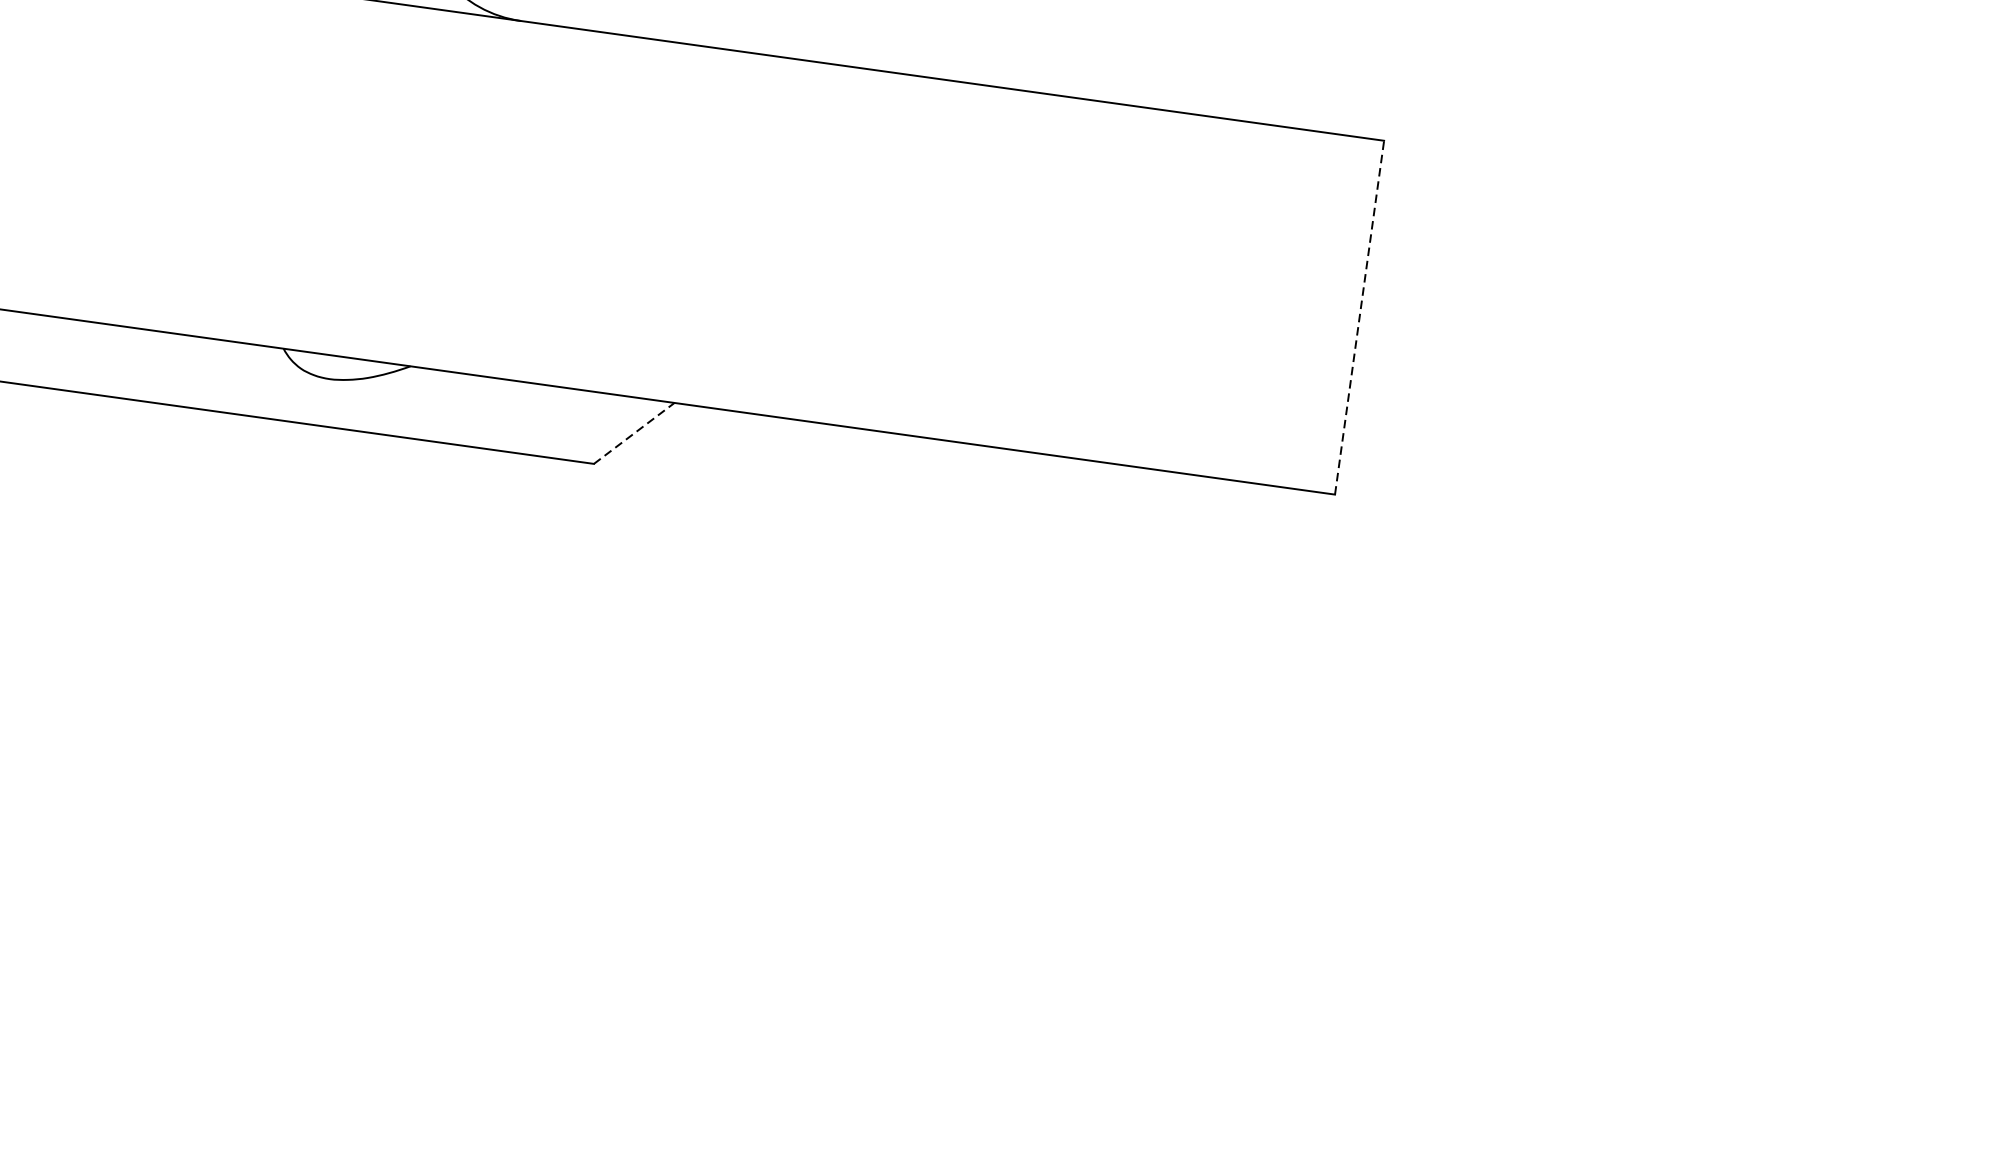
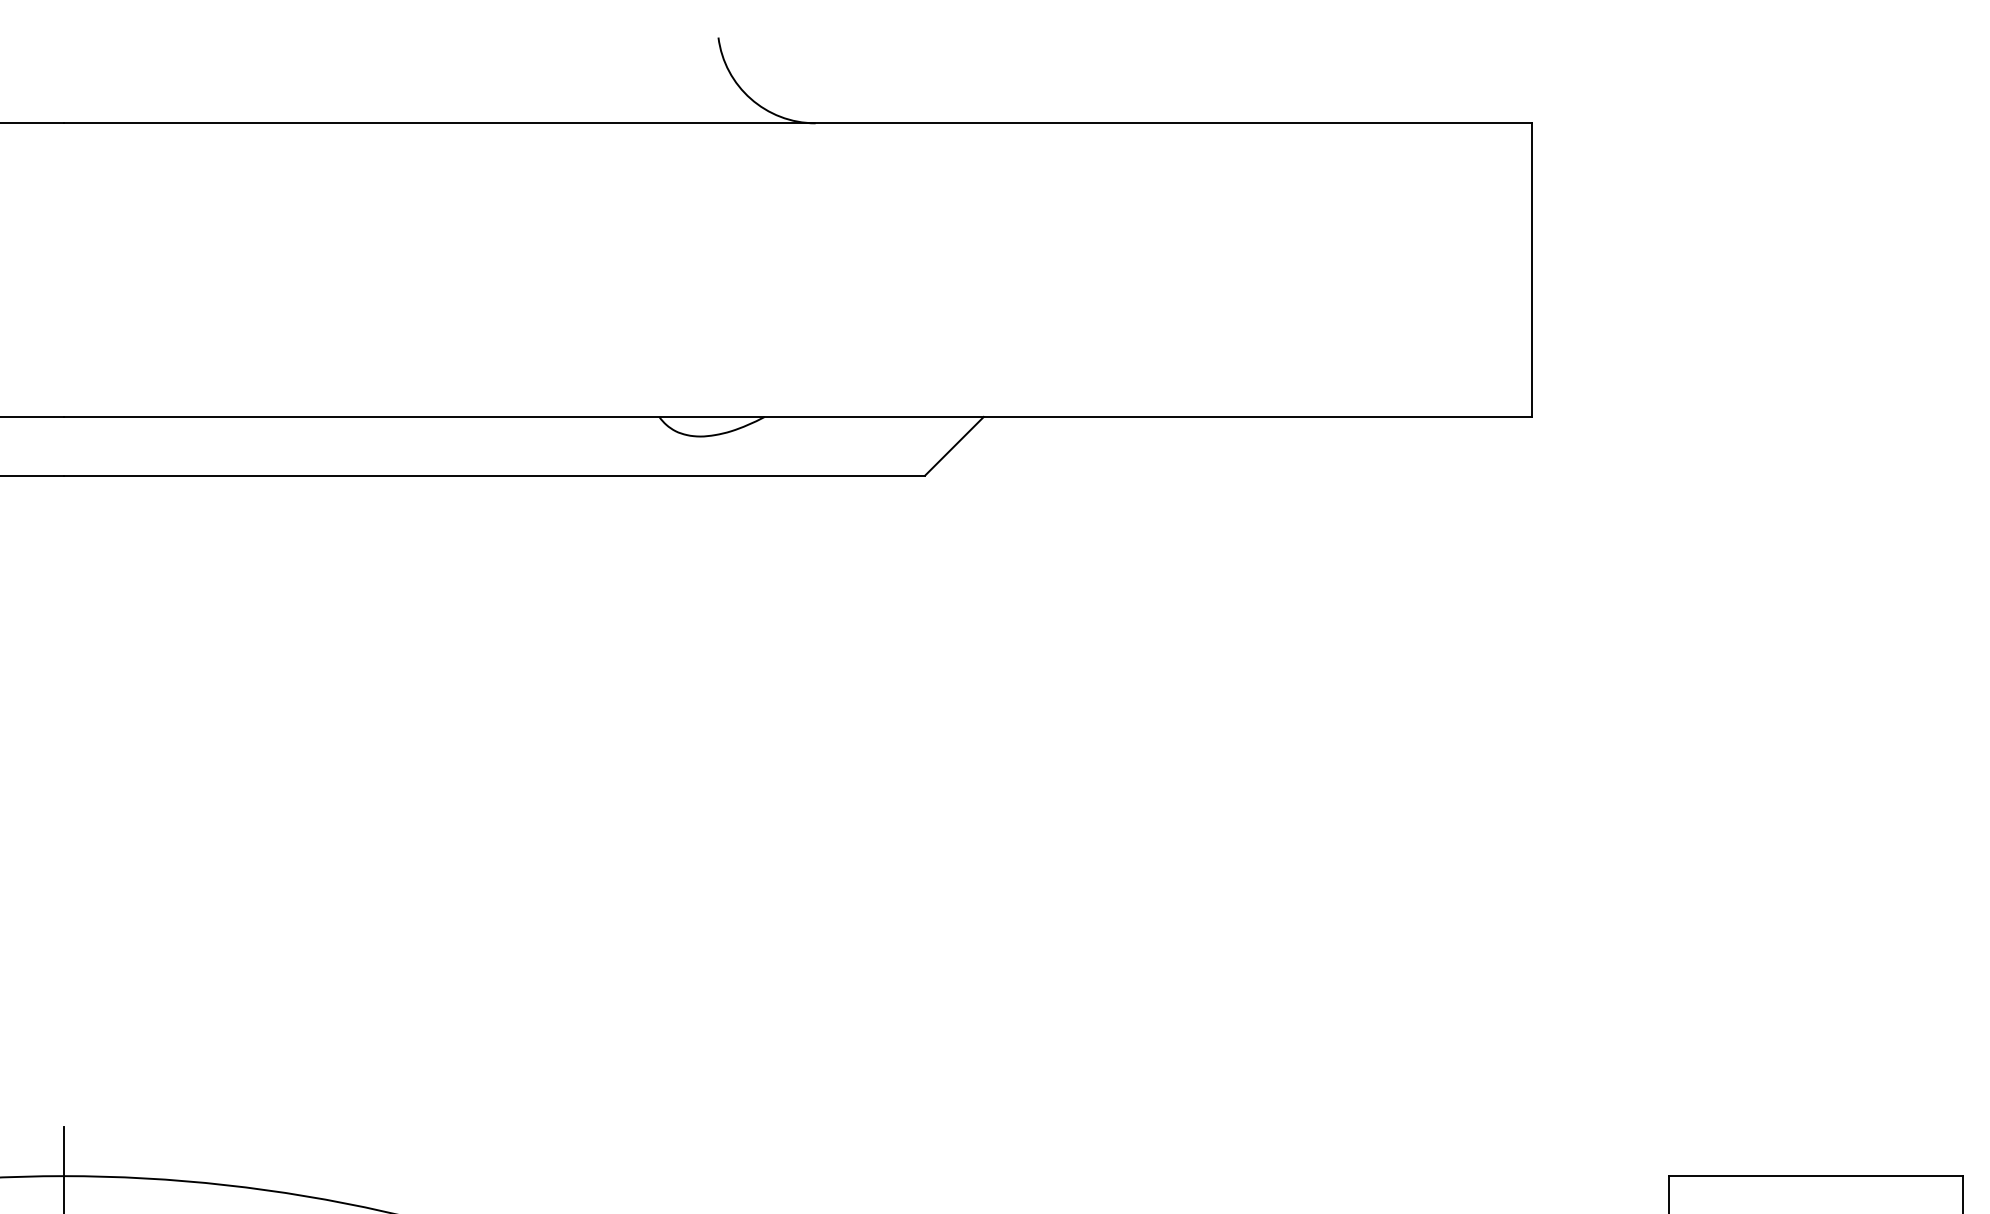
line: (1359, 318) -> (1531, 270), dashed -> solid
line: (634, 433) -> (954, 446), dashed -> solid

